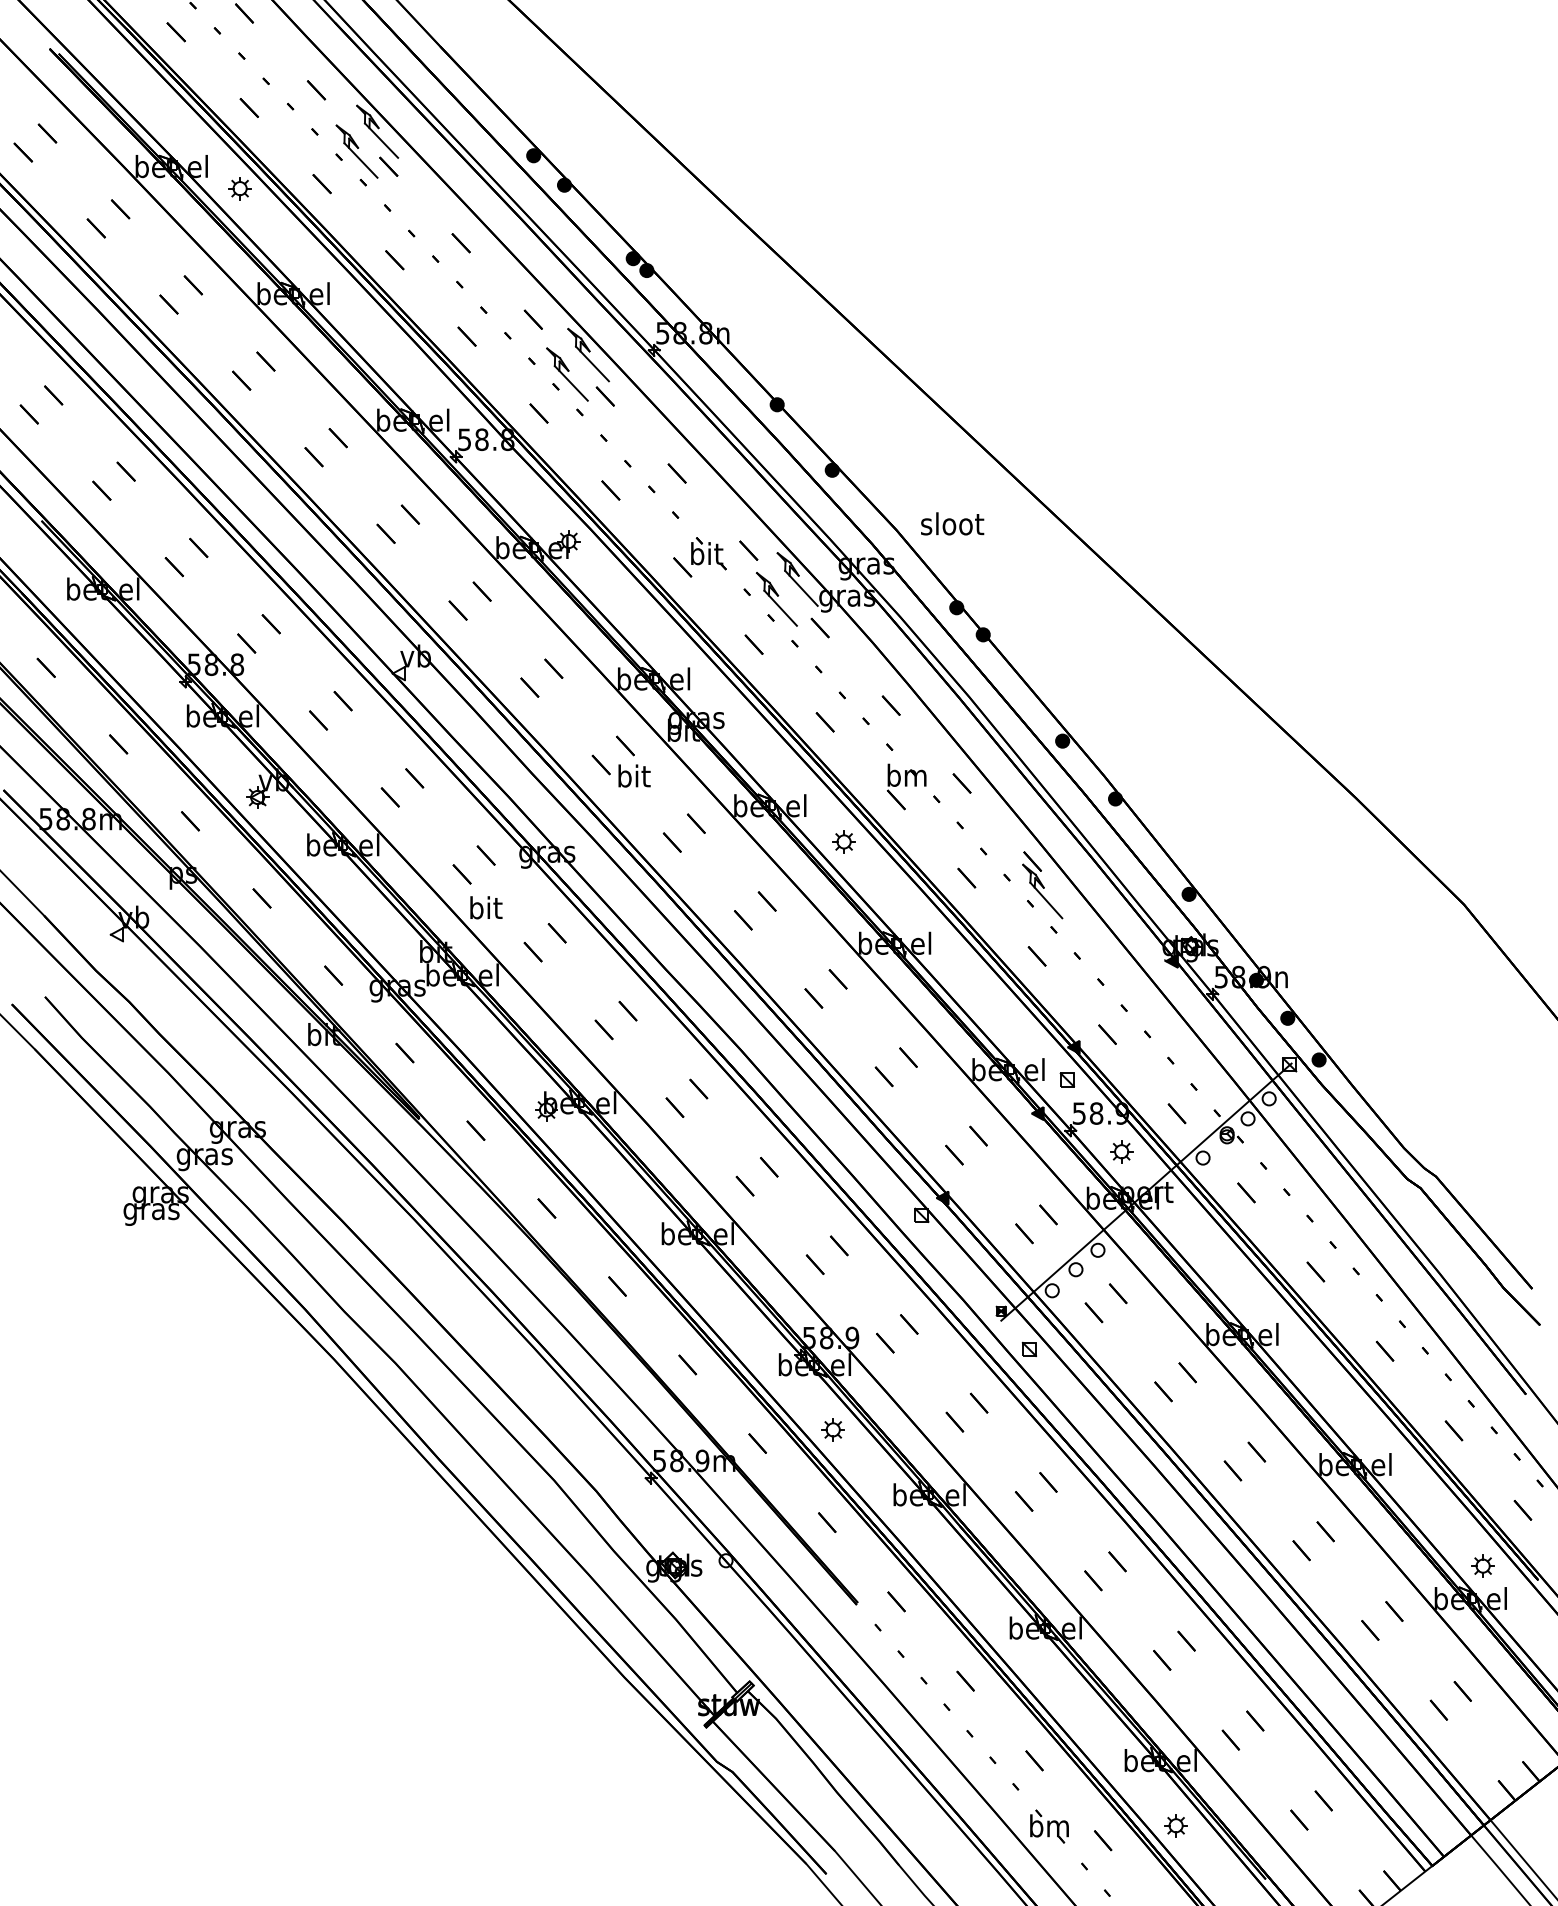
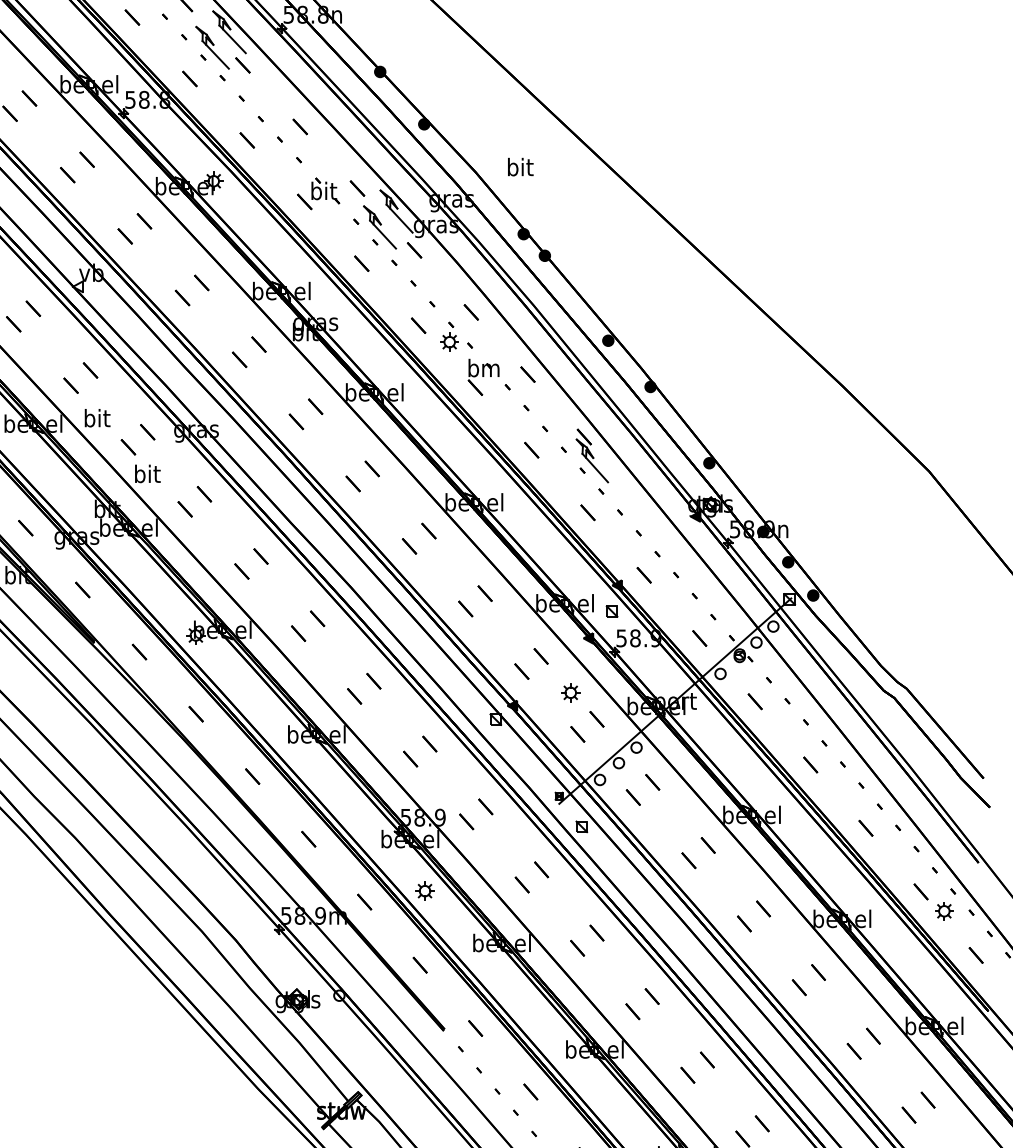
text: (952, 523) -> (520, 166), sloot -> bit
text: (634, 775) -> (97, 417), moved
part: (843, 841) -> (449, 341), moved
part: (1121, 1151) -> (570, 692), moved
part: (1482, 1565) -> (943, 910), moved

